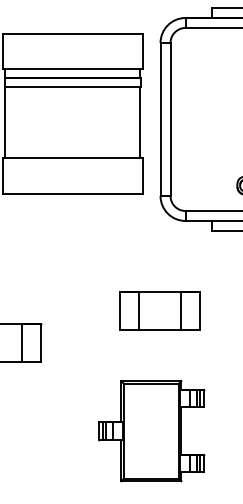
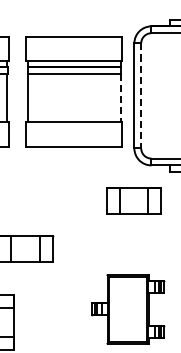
line: (170, 120) -> (141, 96), solid -> dashed
line: (140, 123) -> (120, 98), solid -> dashed
part: (159, 310) -> (133, 200), moved

